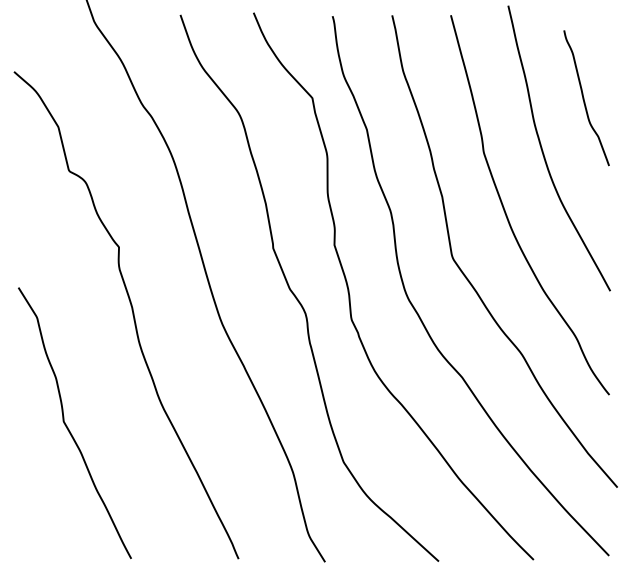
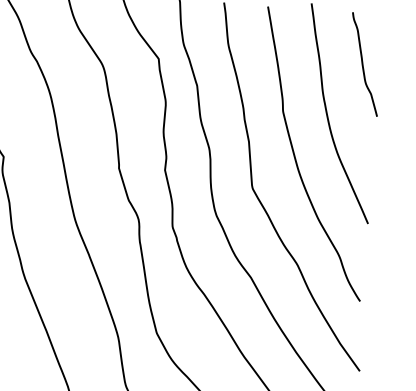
curve: (584, 98) -> (363, 64), moved

